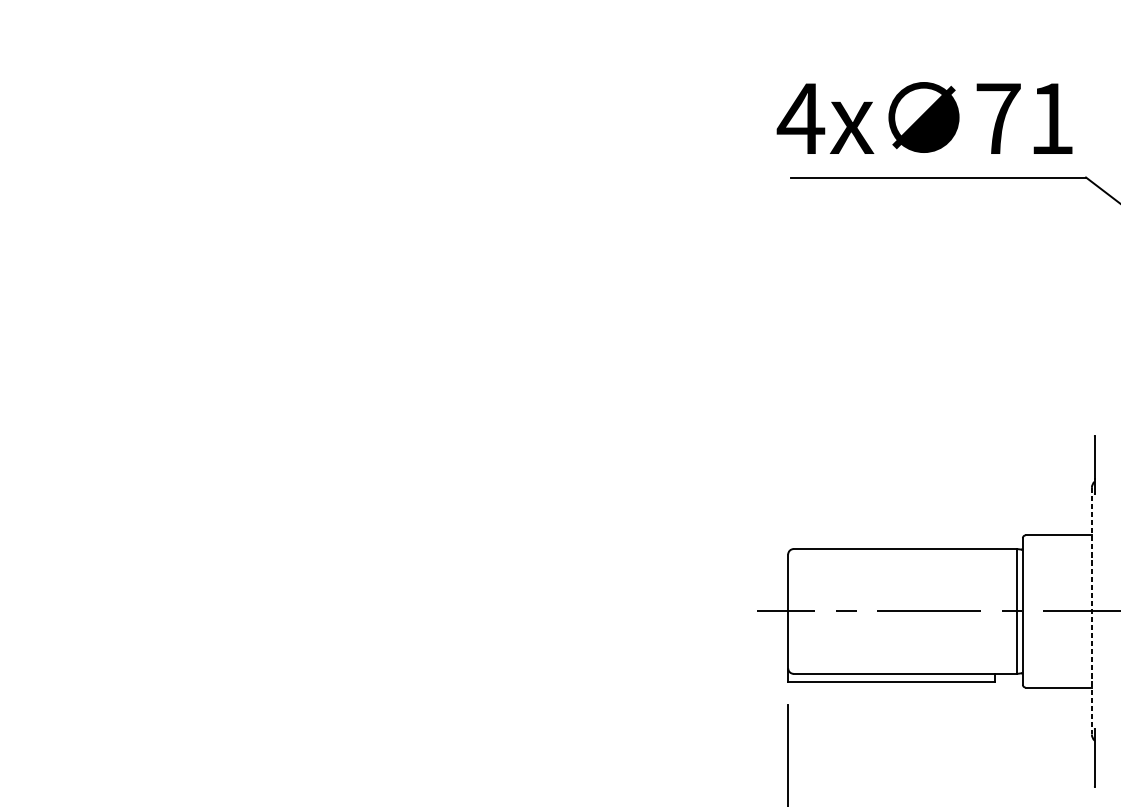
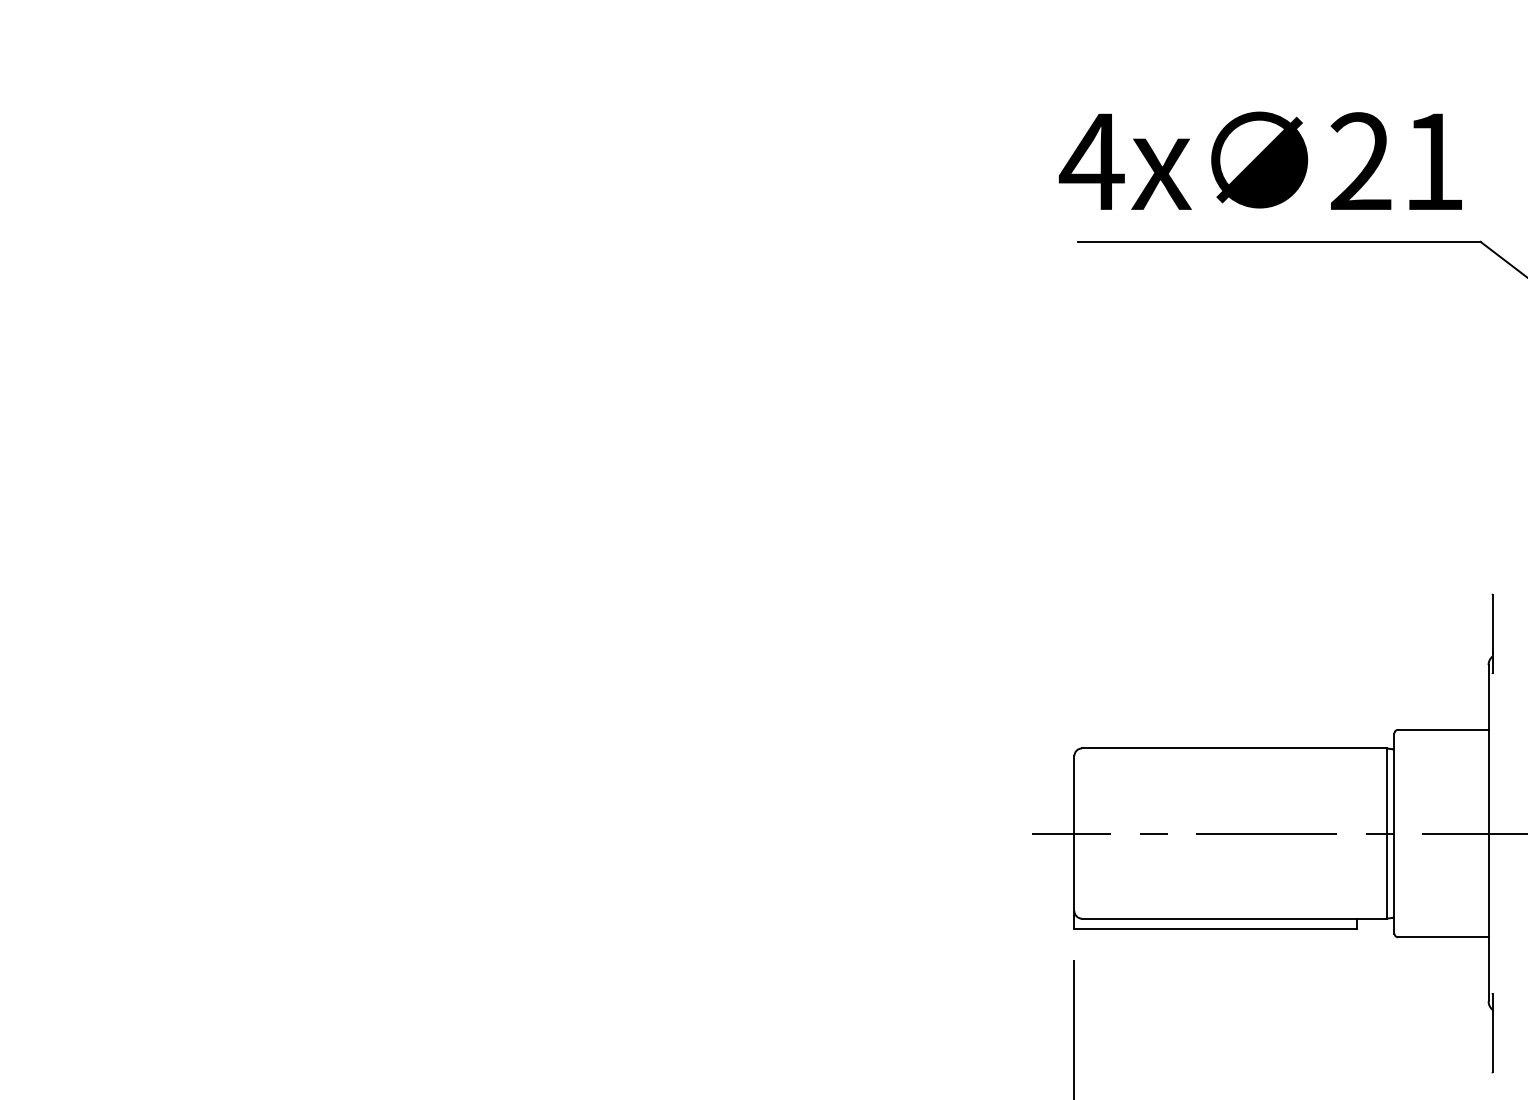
text: (997, 117) -> (1360, 160), 71 -> 21
line: (1091, 611) -> (1488, 833), dashed -> solid

